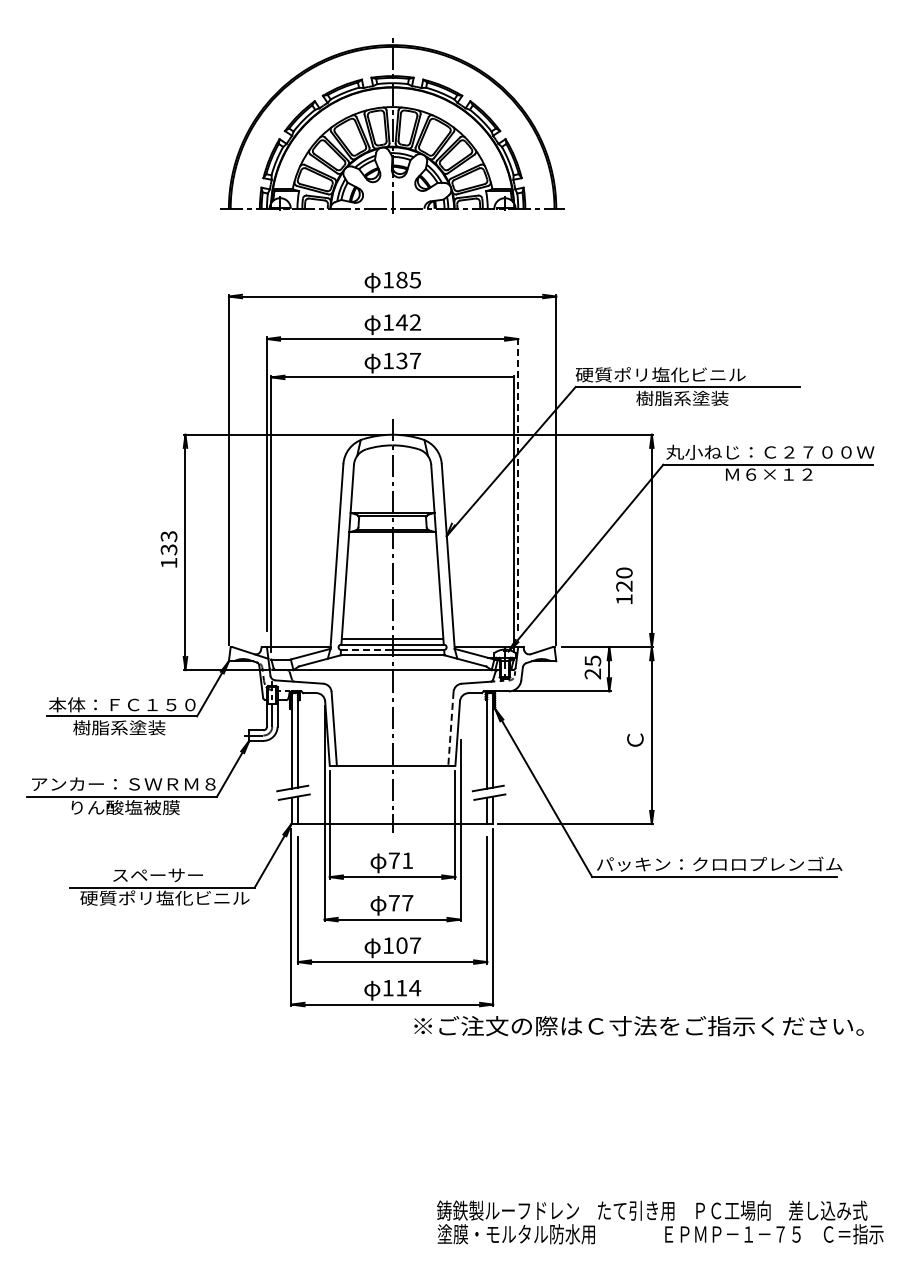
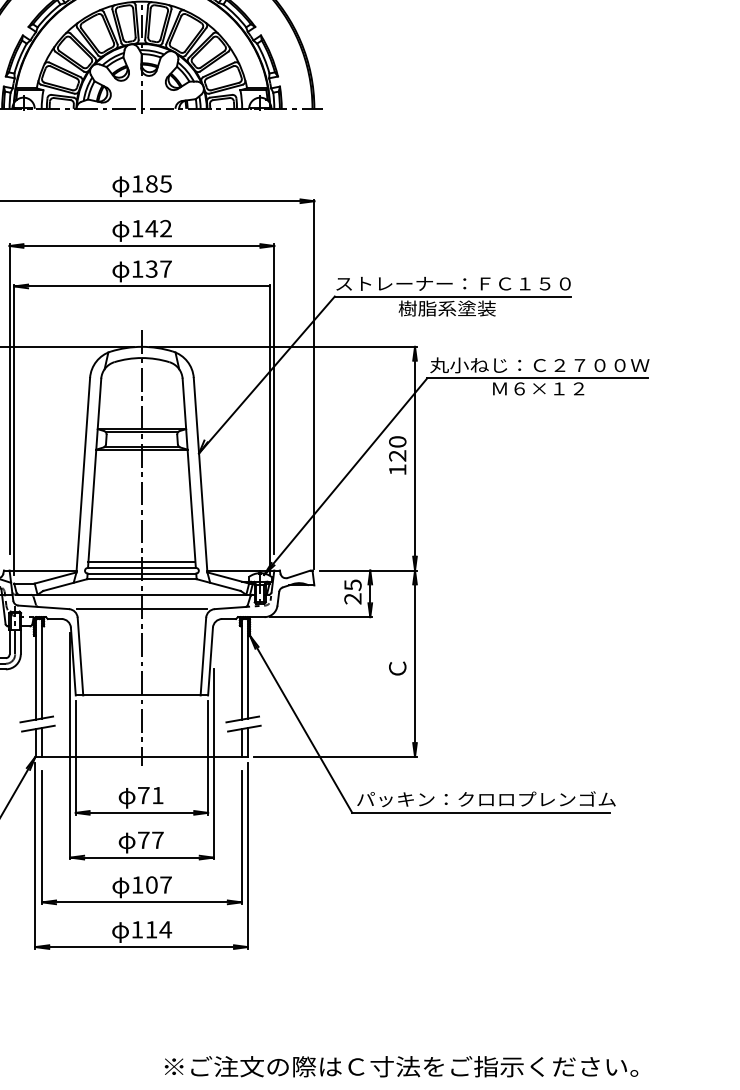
text: (687, 374) -> (452, 283), 硬質ポリ塩化ビニル -> ストレーナー：ＦＣ１５０
line: (518, 484) -> (274, 399), dashed -> solid
text: (624, 585) -> (397, 455), moved
line: (366, 650) -> (114, 574), dashed -> solid
line: (392, 683) -> (141, 608), added
line: (450, 728) -> (202, 656), dashed -> solid
text: (638, 1026) -> (400, 1067), moved

